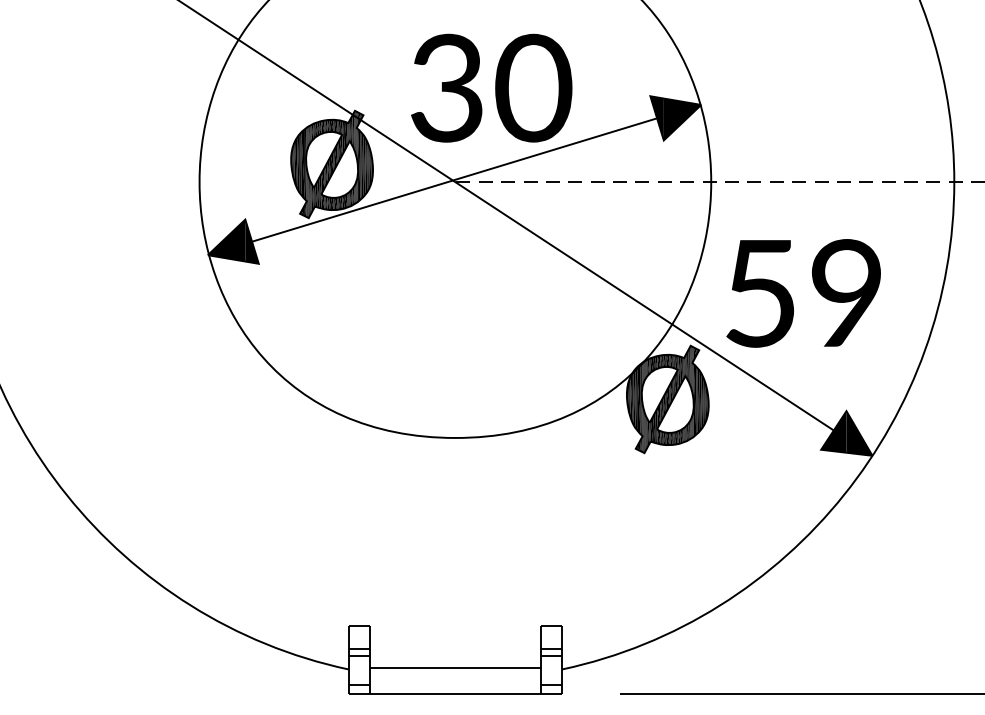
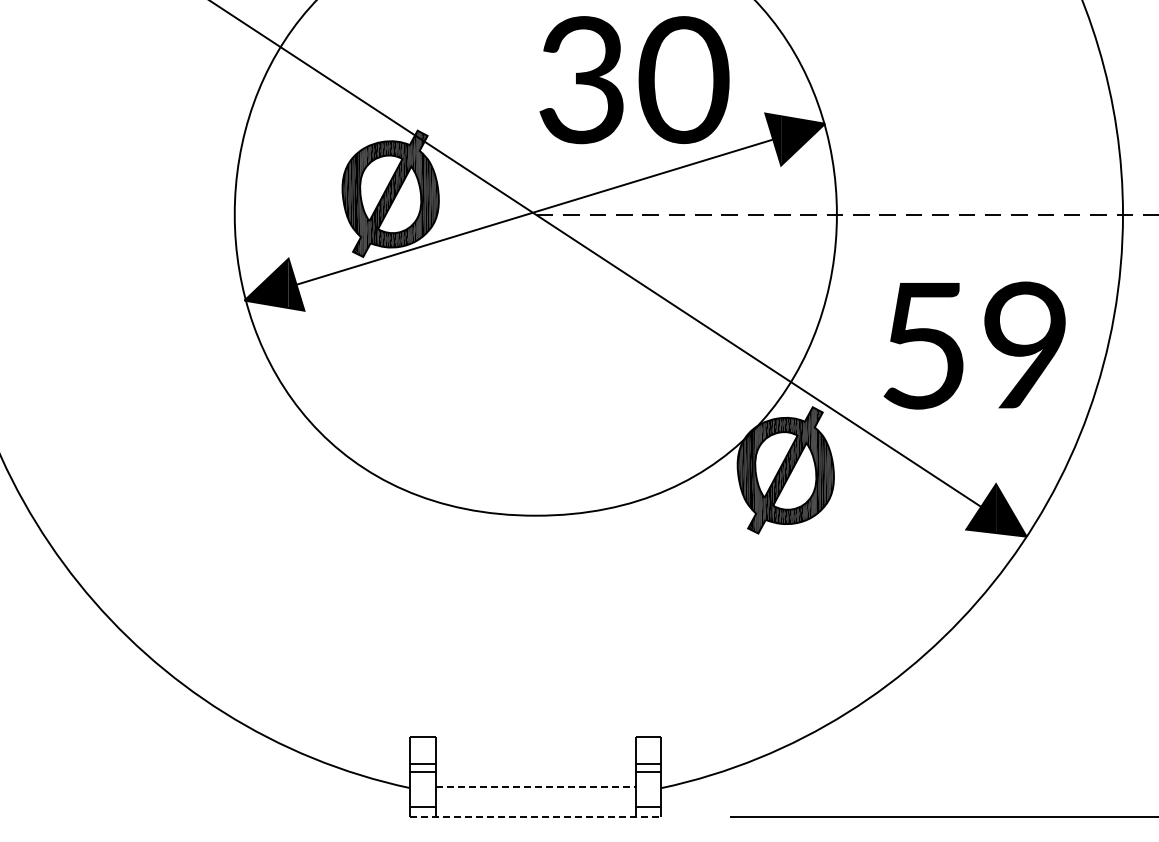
text: (491, 88) -> (634, 80), moved
text: (803, 293) -> (974, 345), moved
line: (455, 668) -> (536, 786), solid -> dashed
line: (455, 693) -> (536, 816), solid -> dashed

